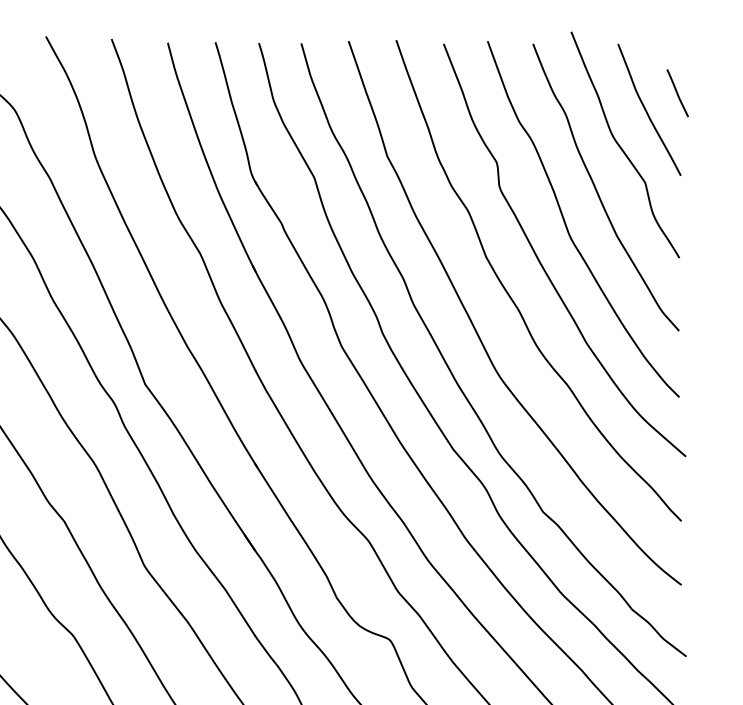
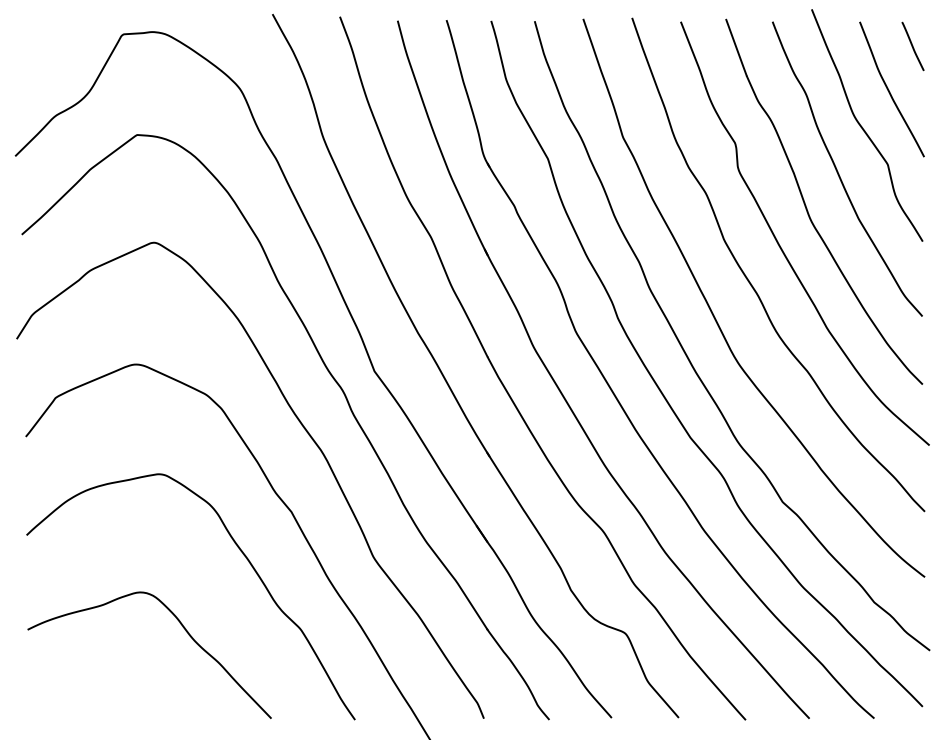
line: (677, 93) -> (912, 46), moved

